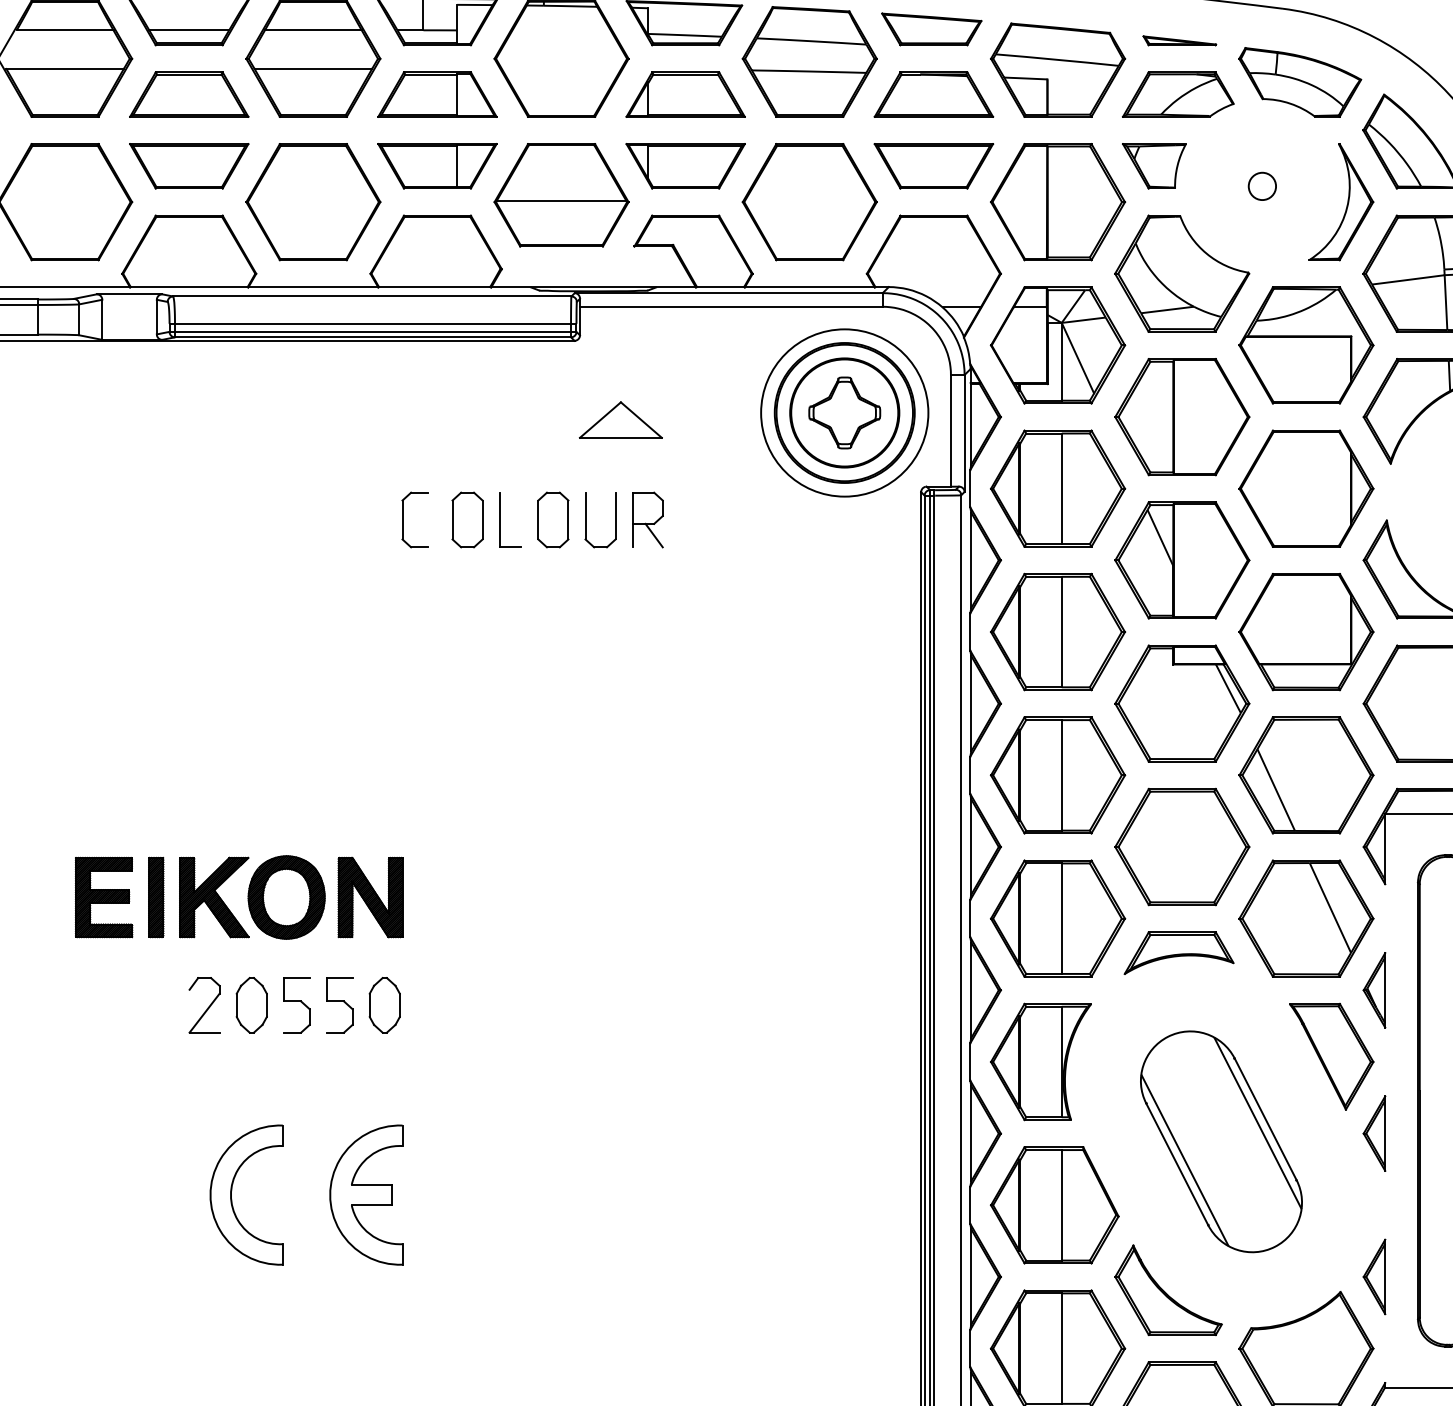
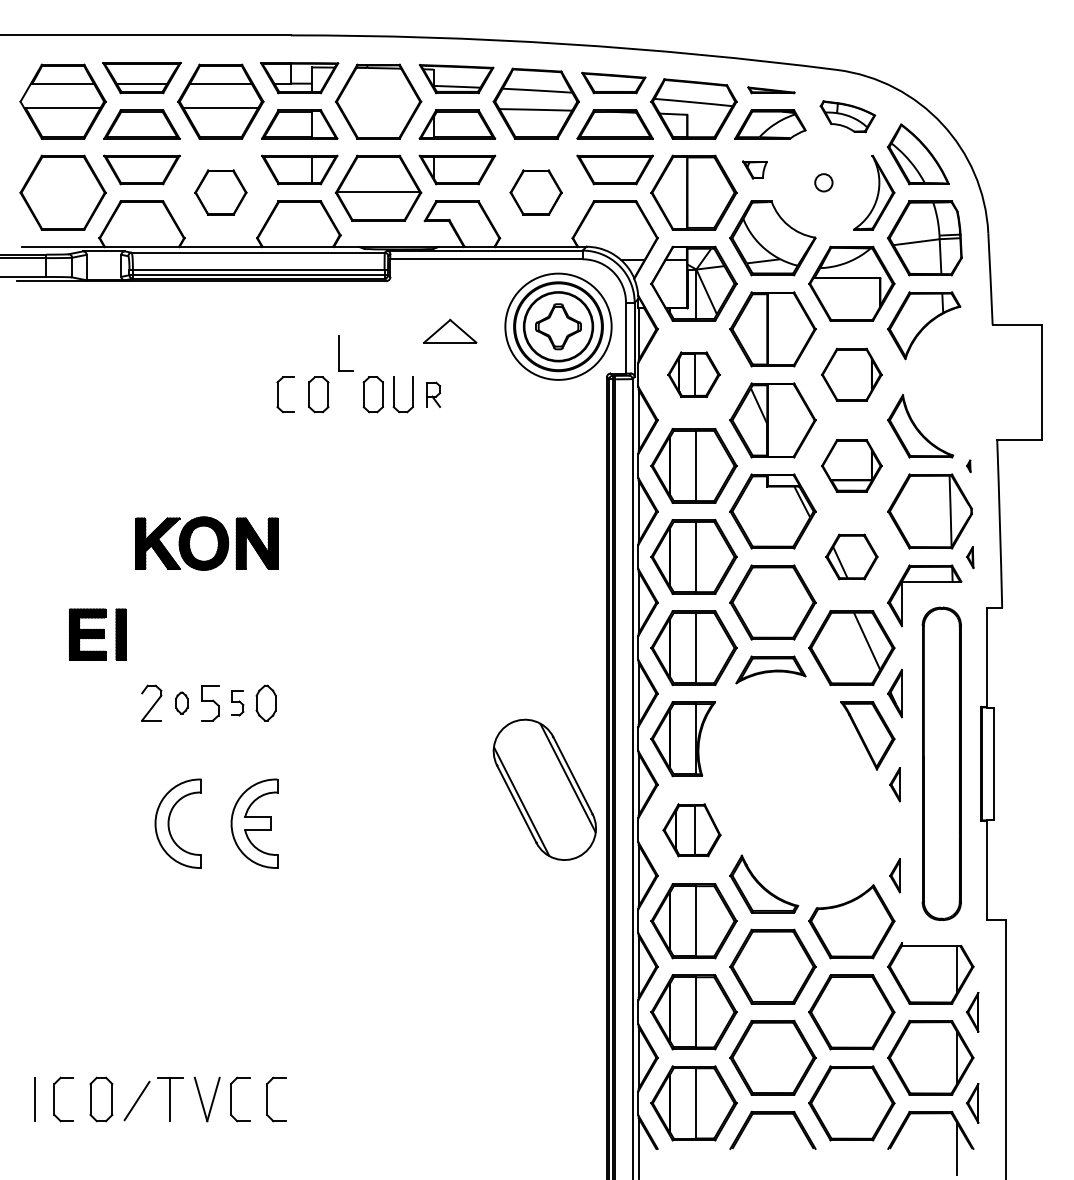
part: (1299, 82) -> (847, 116), size x0.7
part: (1153, 165) -> (754, 169), size x0.6
part: (312, 201) -> (220, 192), size x0.6
part: (808, 201) -> (535, 192), size x0.6
part: (621, 418) -> (450, 330), moved
part: (1057, 488) -> (693, 374), size x0.6
part: (1305, 488) -> (851, 374), size x0.7
part: (509, 519) -> (345, 353), moved
part: (648, 519) -> (433, 394), size x0.7
part: (1305, 631) -> (851, 465), size x0.7
part: (1305, 774) -> (851, 556), size x0.6
part: (290, 897) -> (206, 543), moved
part: (251, 1004) -> (181, 702), size x0.6
part: (339, 1005) -> (237, 703), size x0.7
part: (1373, 1133) -> (894, 784), size x0.7
part: (1220, 1141) -> (544, 789), moved
part: (1054, 1205) -> (691, 830), size x0.7
part: (1373, 1276) -> (894, 875), size x0.7

